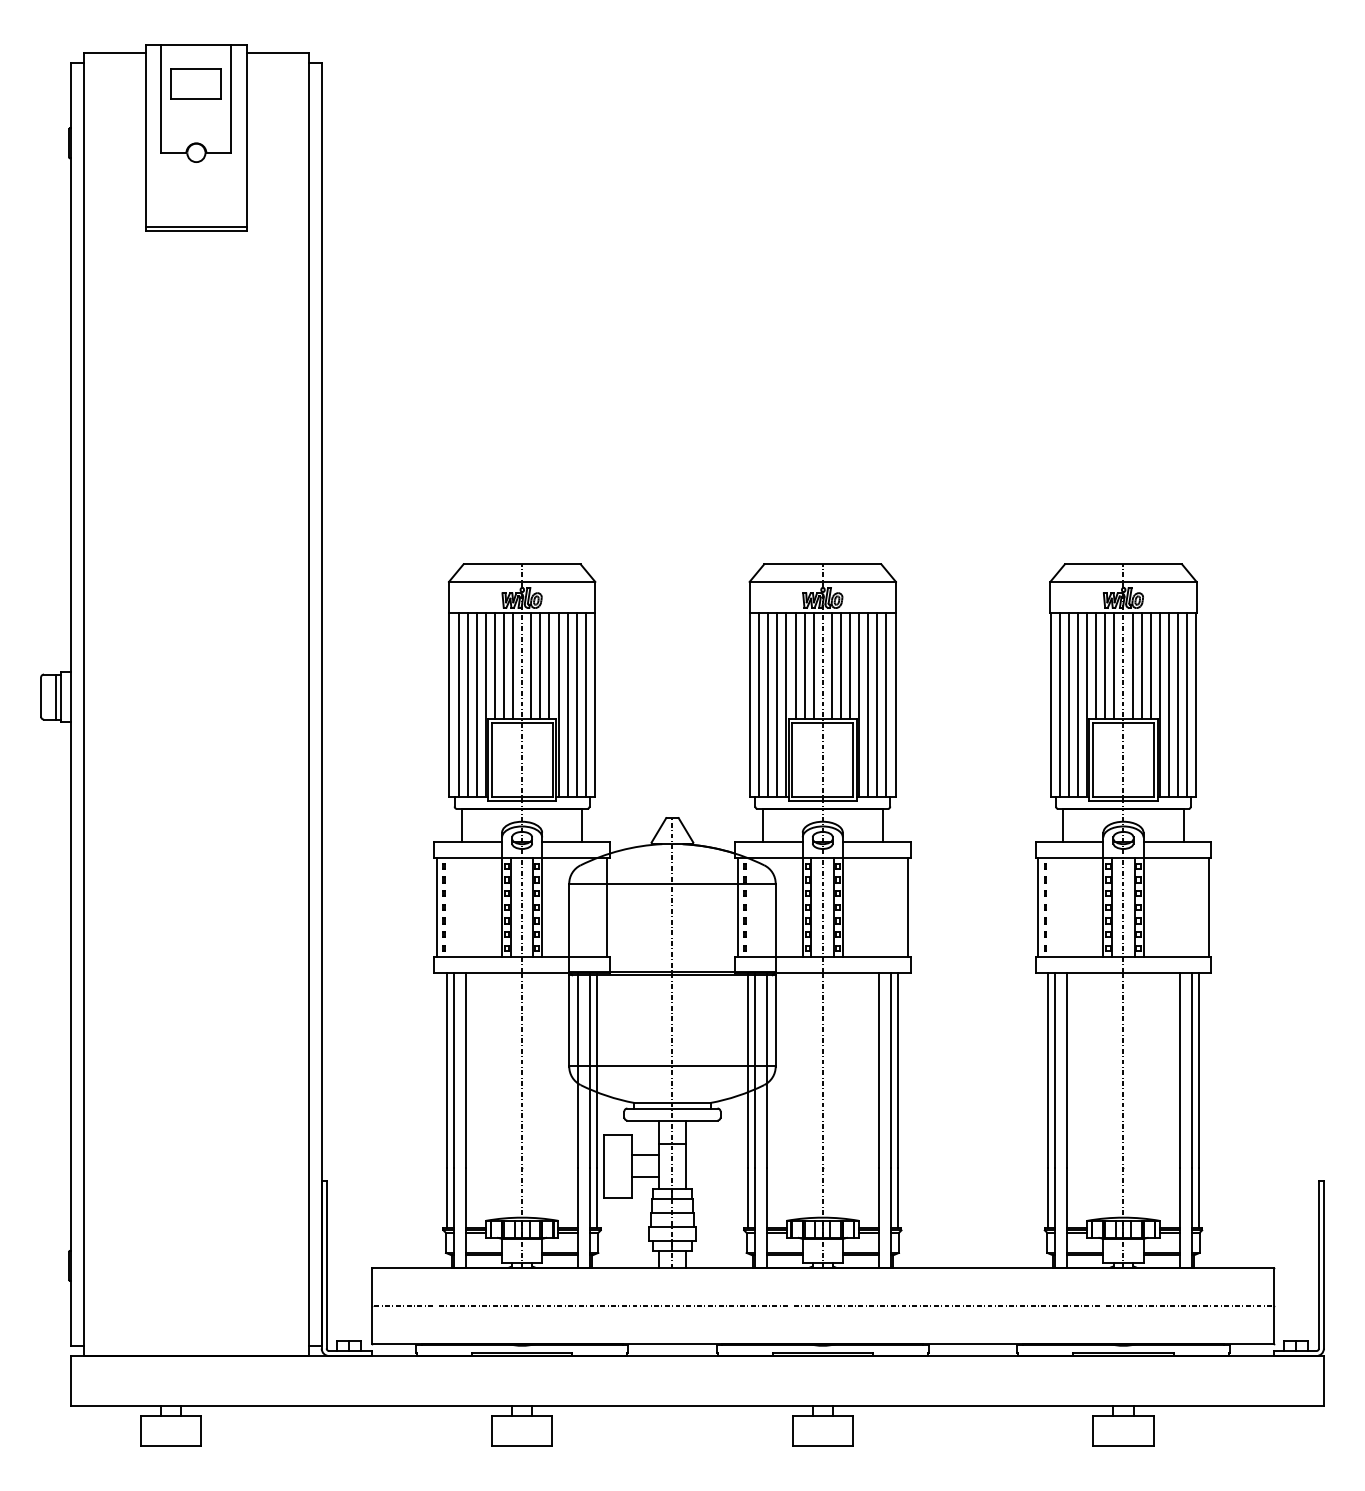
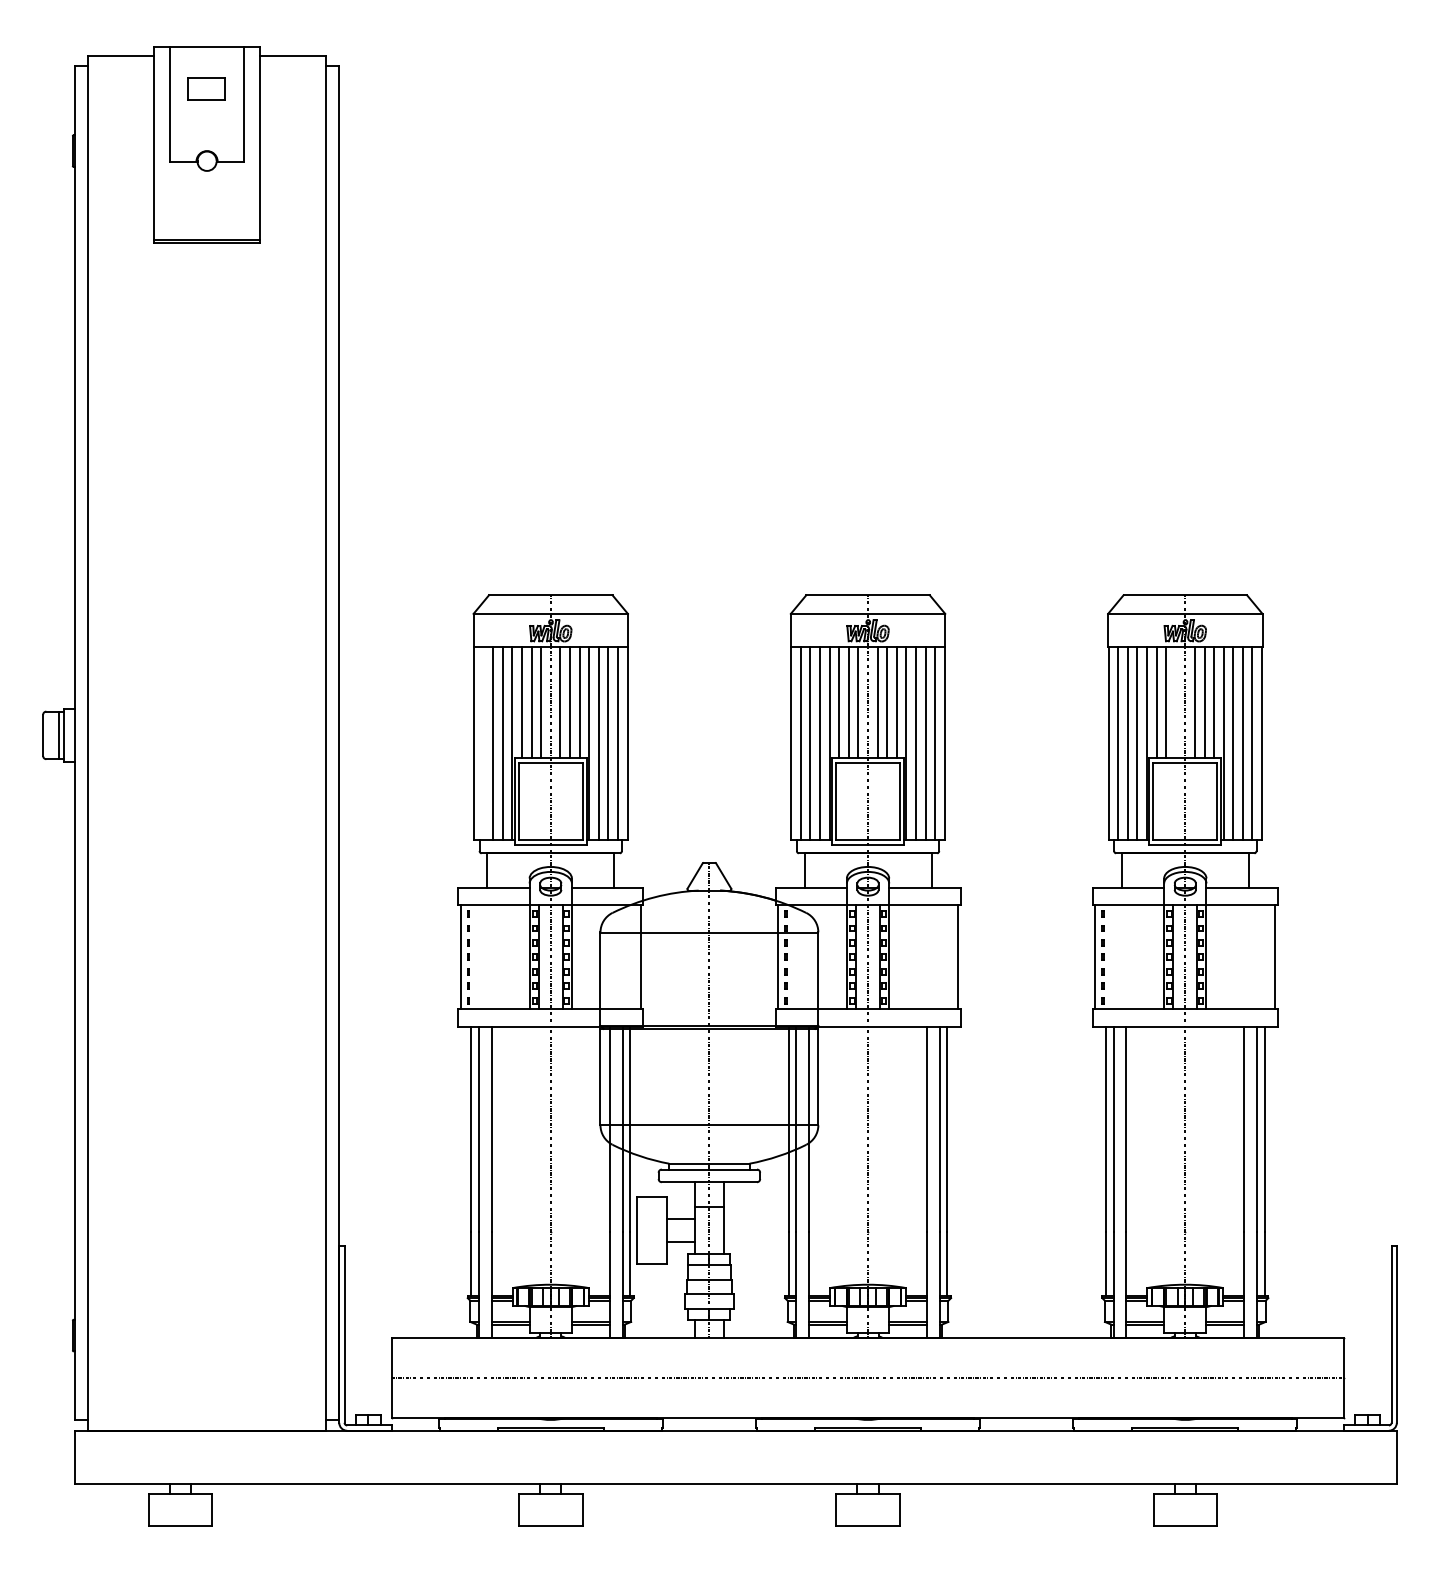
part: (195, 83) -> (206, 87), size x0.7
line: (1114, 665) -> (1175, 702), removed
line: (458, 704) -> (483, 743), removed

